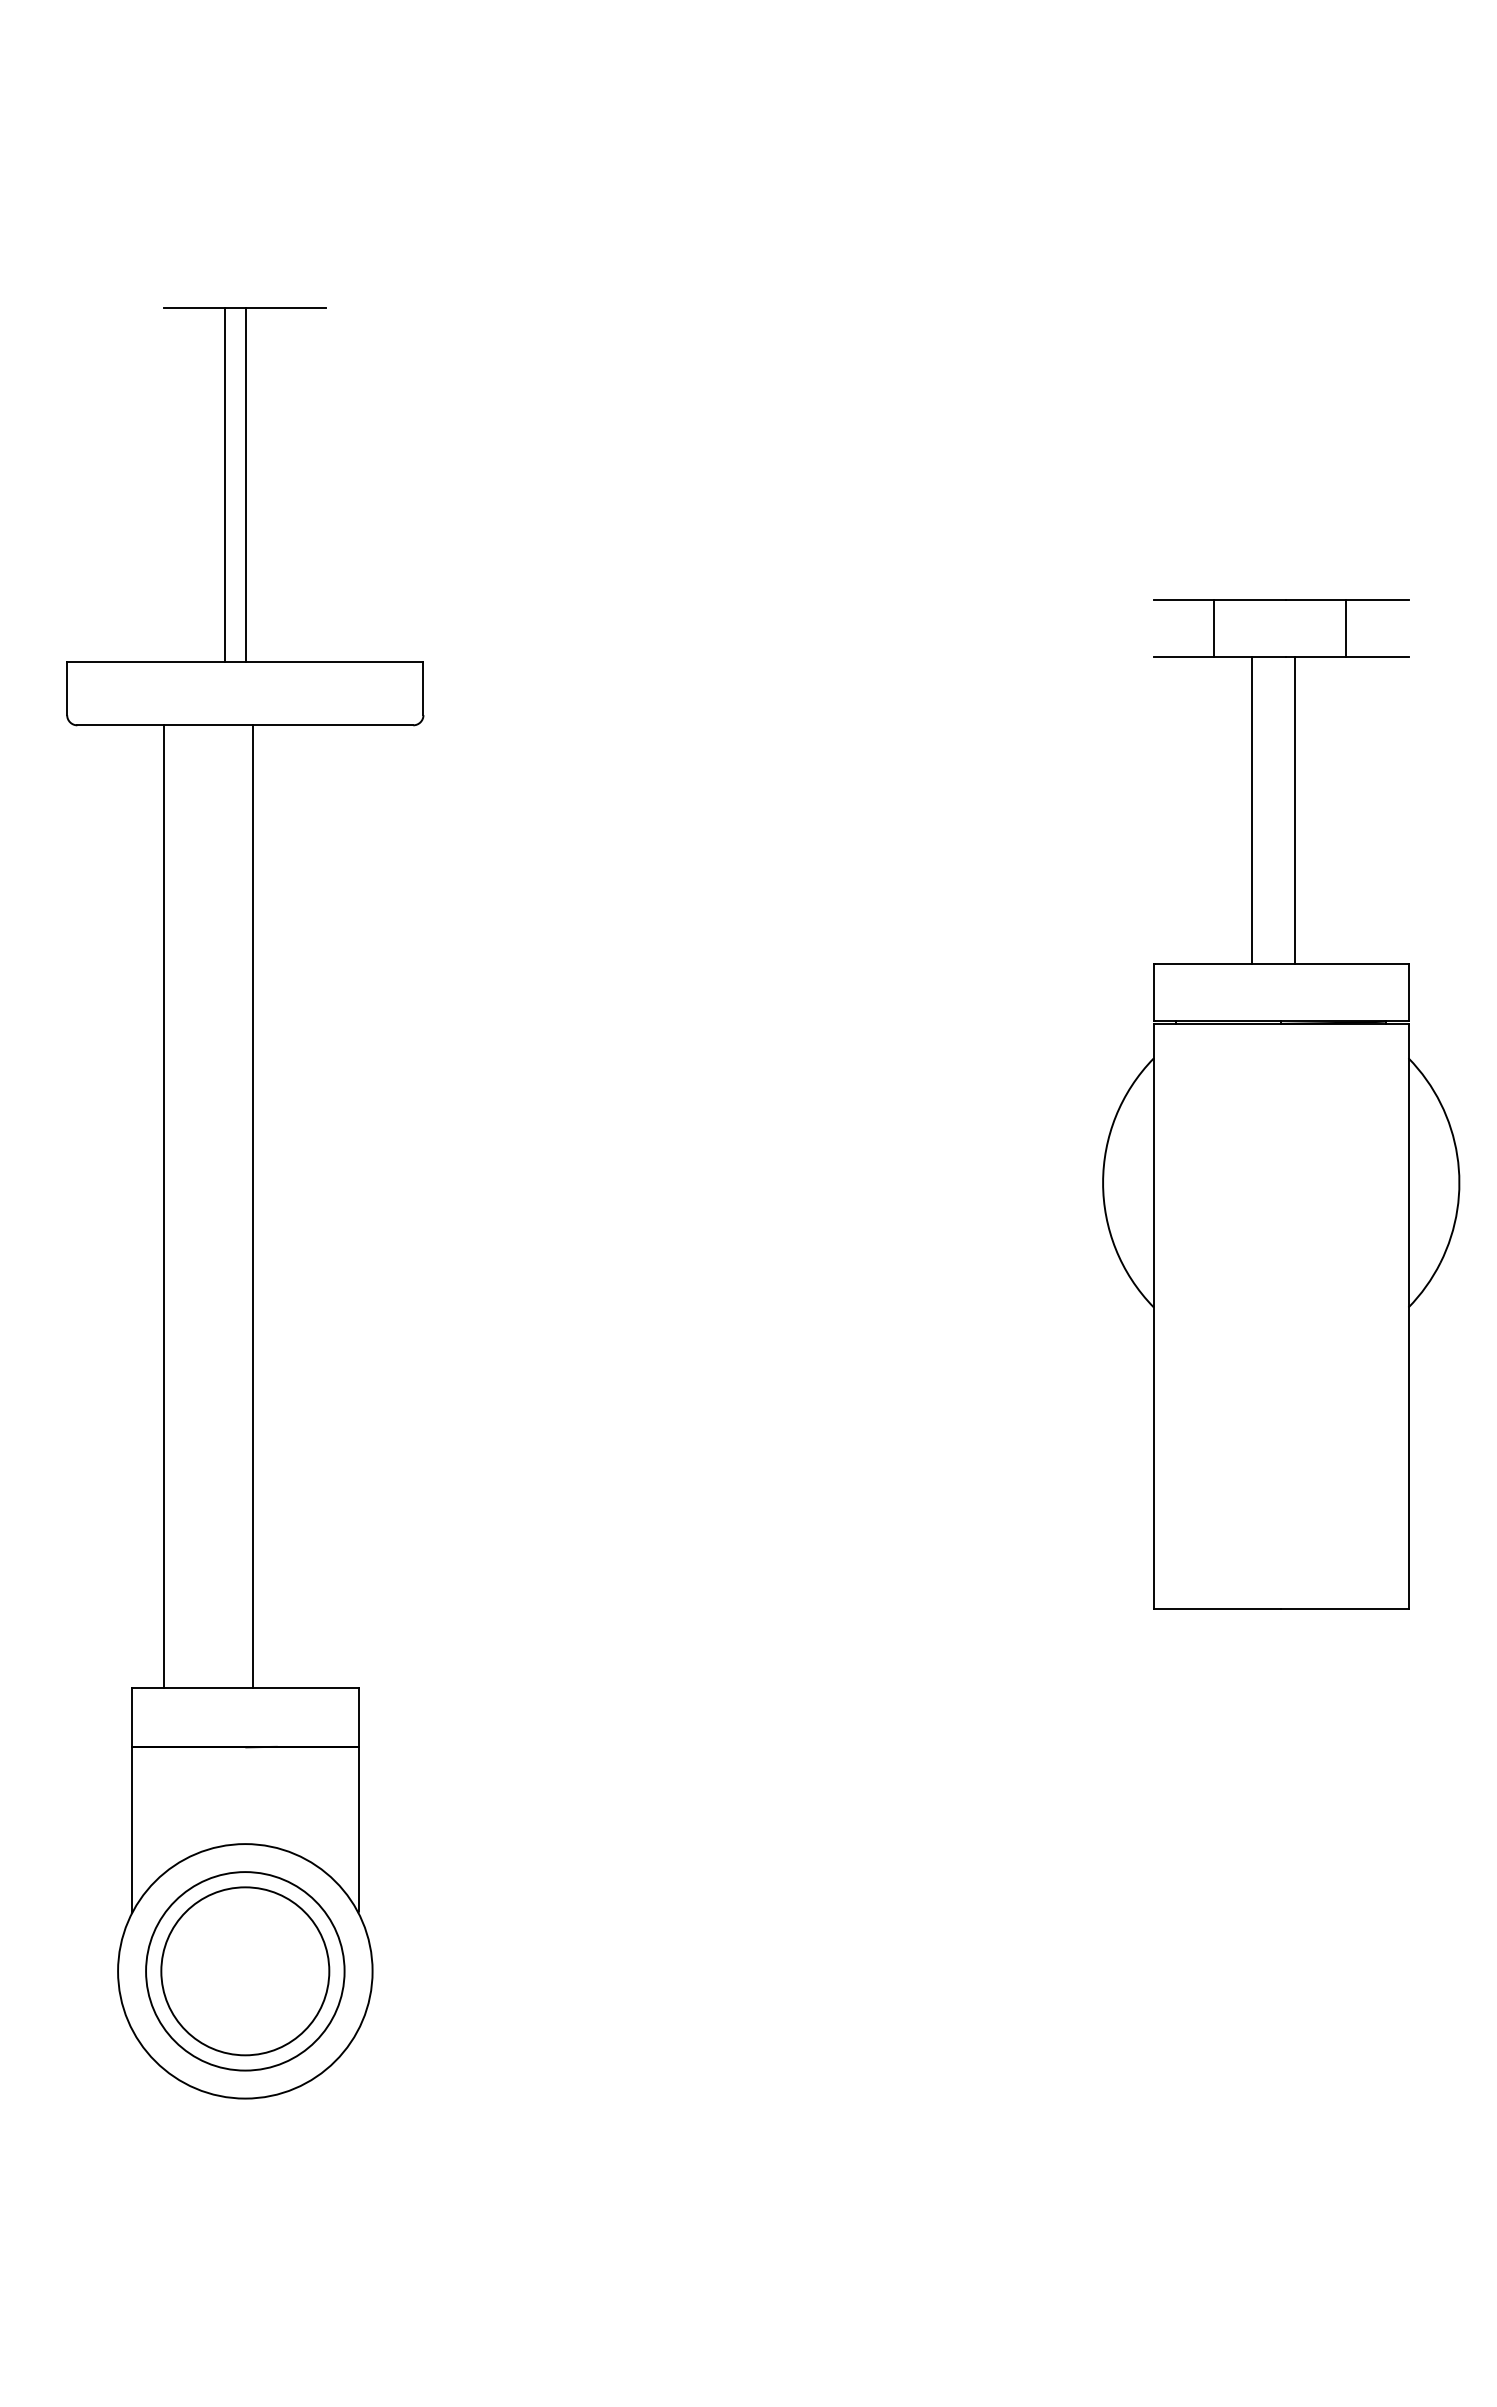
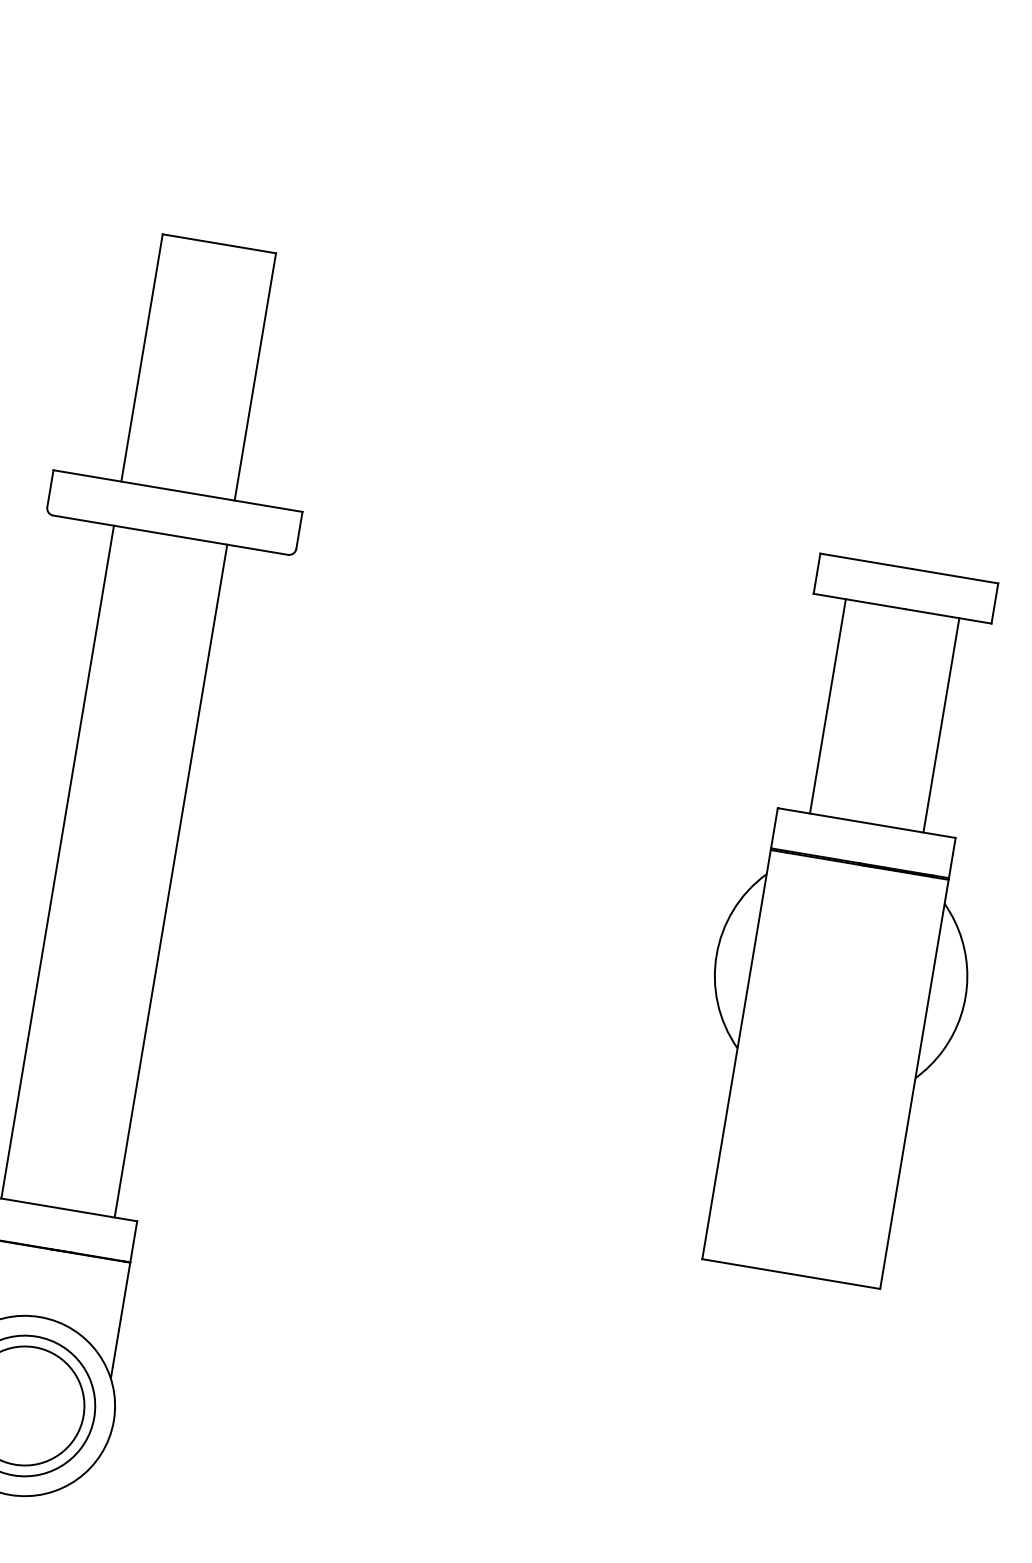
line: (225, 485) -> (142, 358), moved
line: (246, 485) -> (255, 377), moved
line: (1213, 628) -> (816, 573), moved
line: (1345, 628) -> (994, 603), moved
line: (1252, 810) -> (828, 706), moved
line: (1295, 810) -> (941, 725), moved
line: (253, 1206) -> (171, 880), moved

